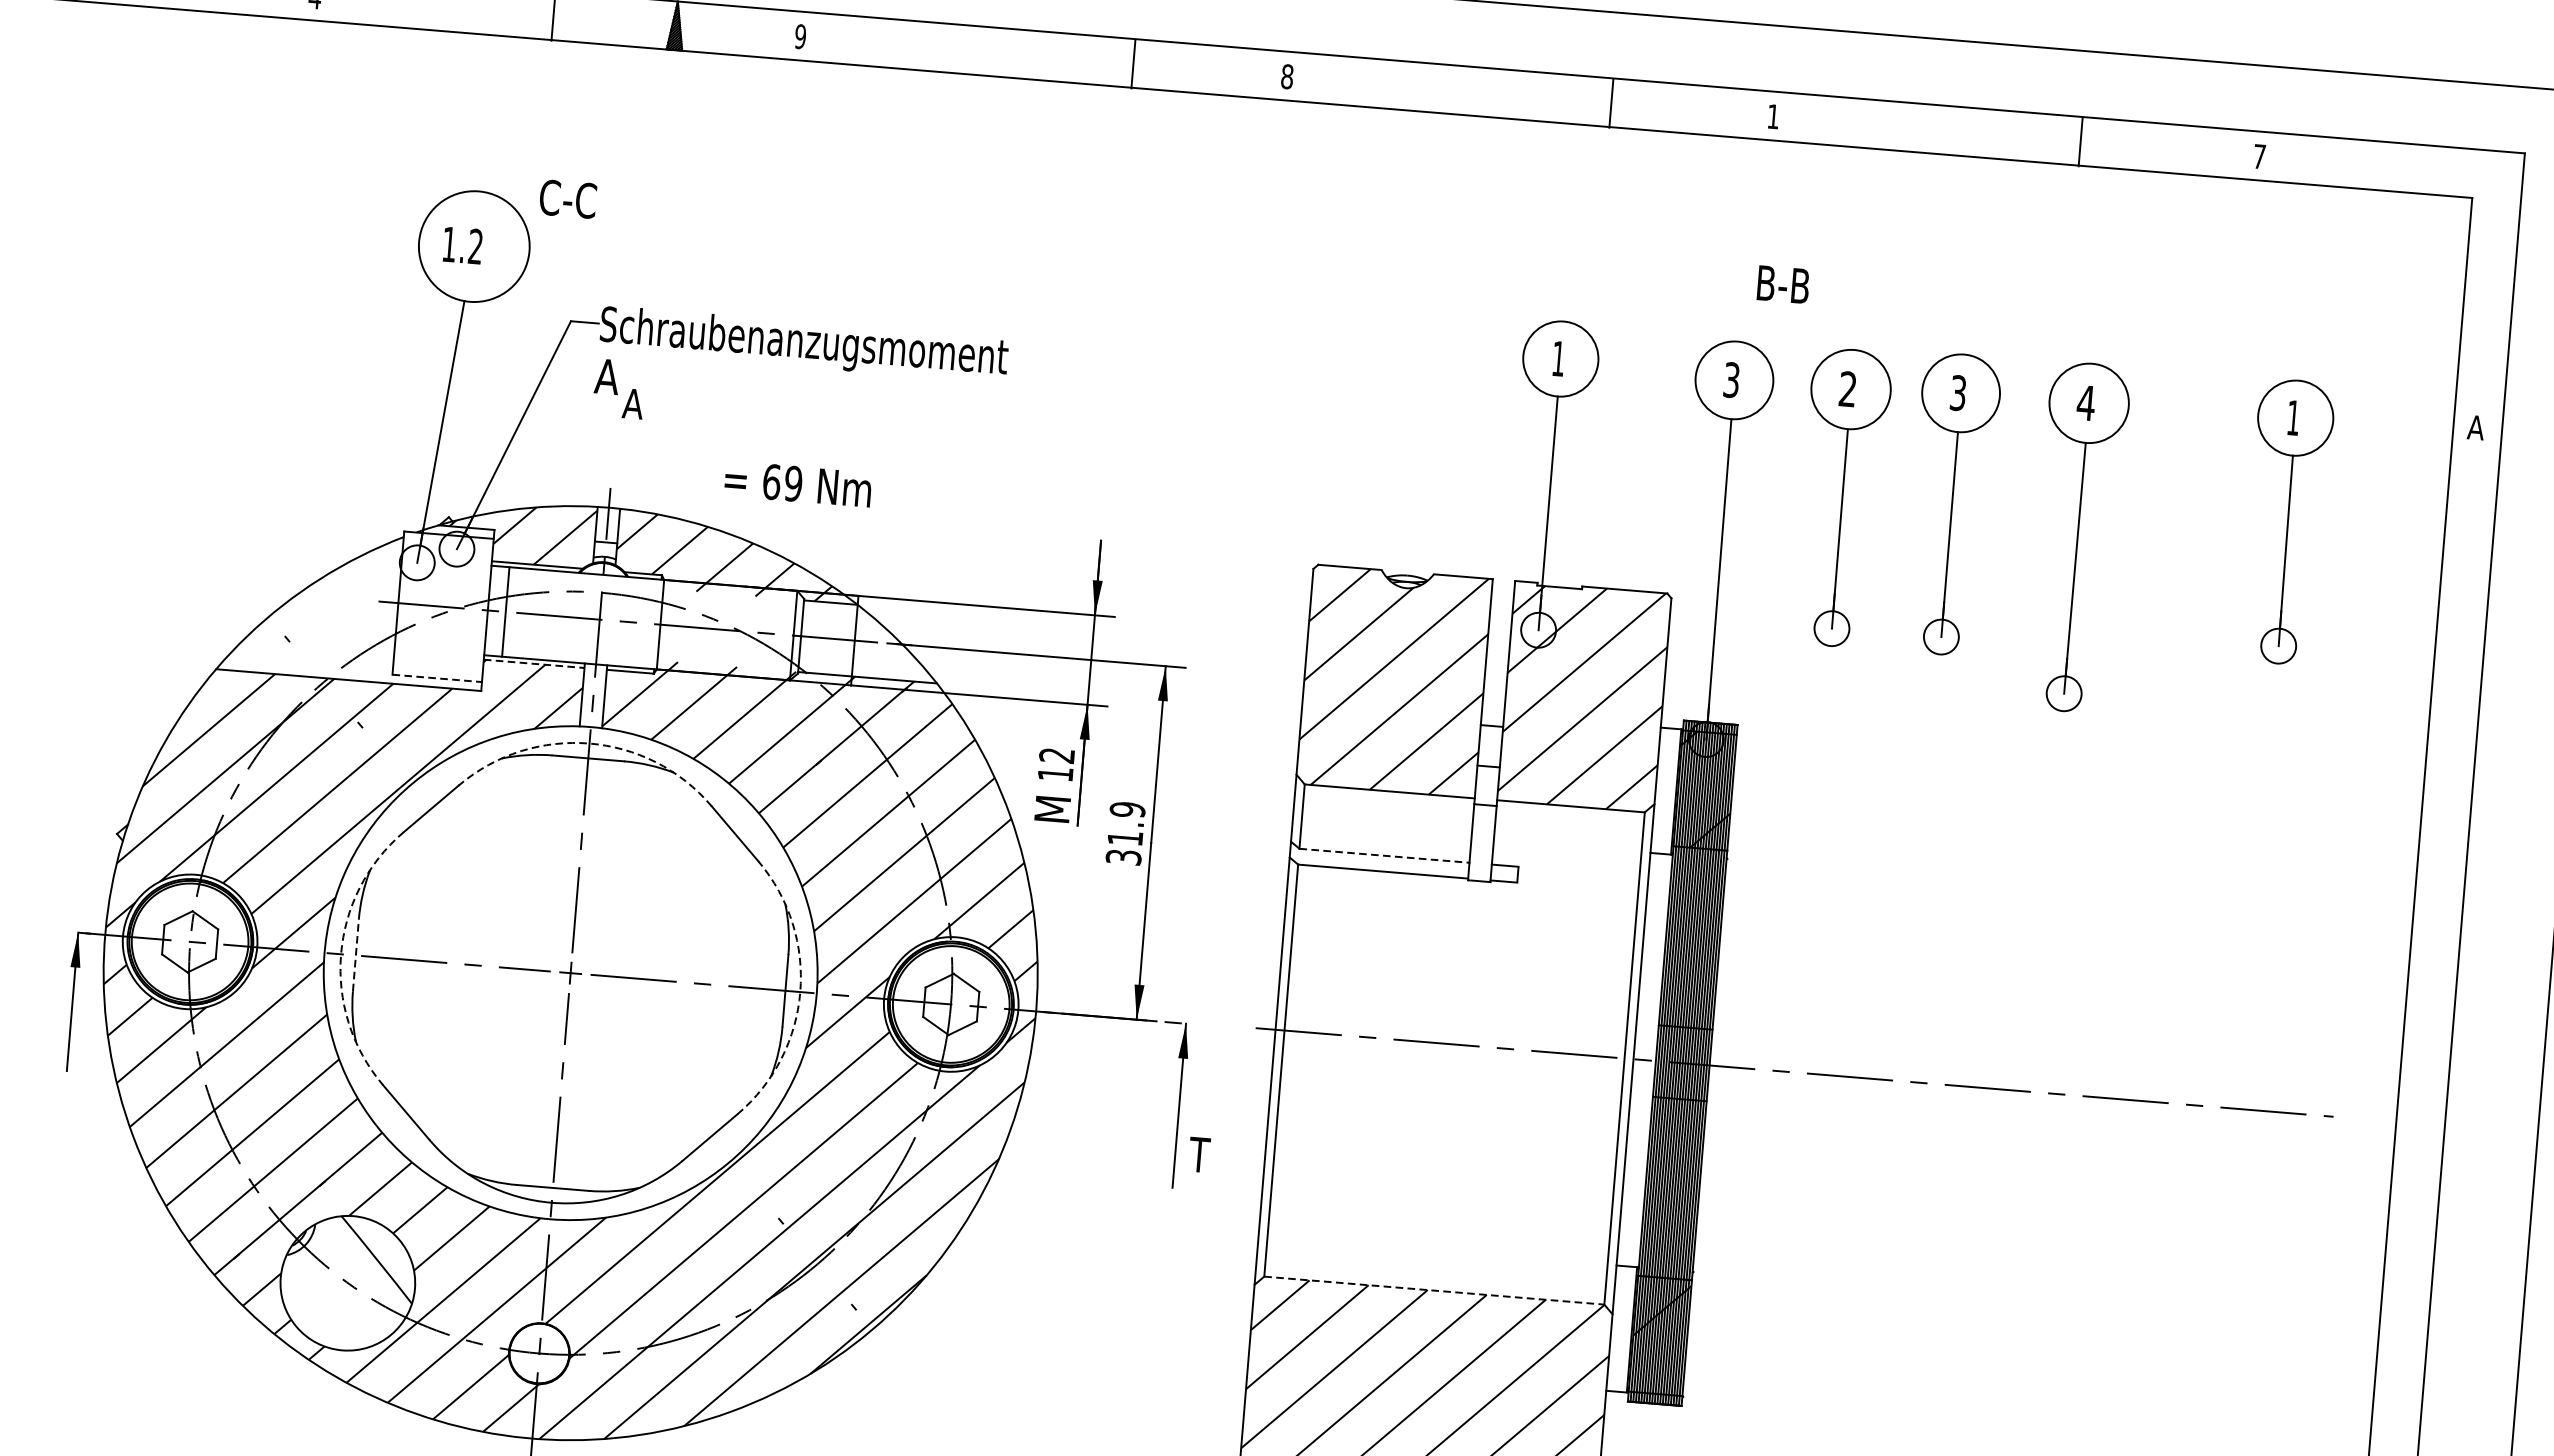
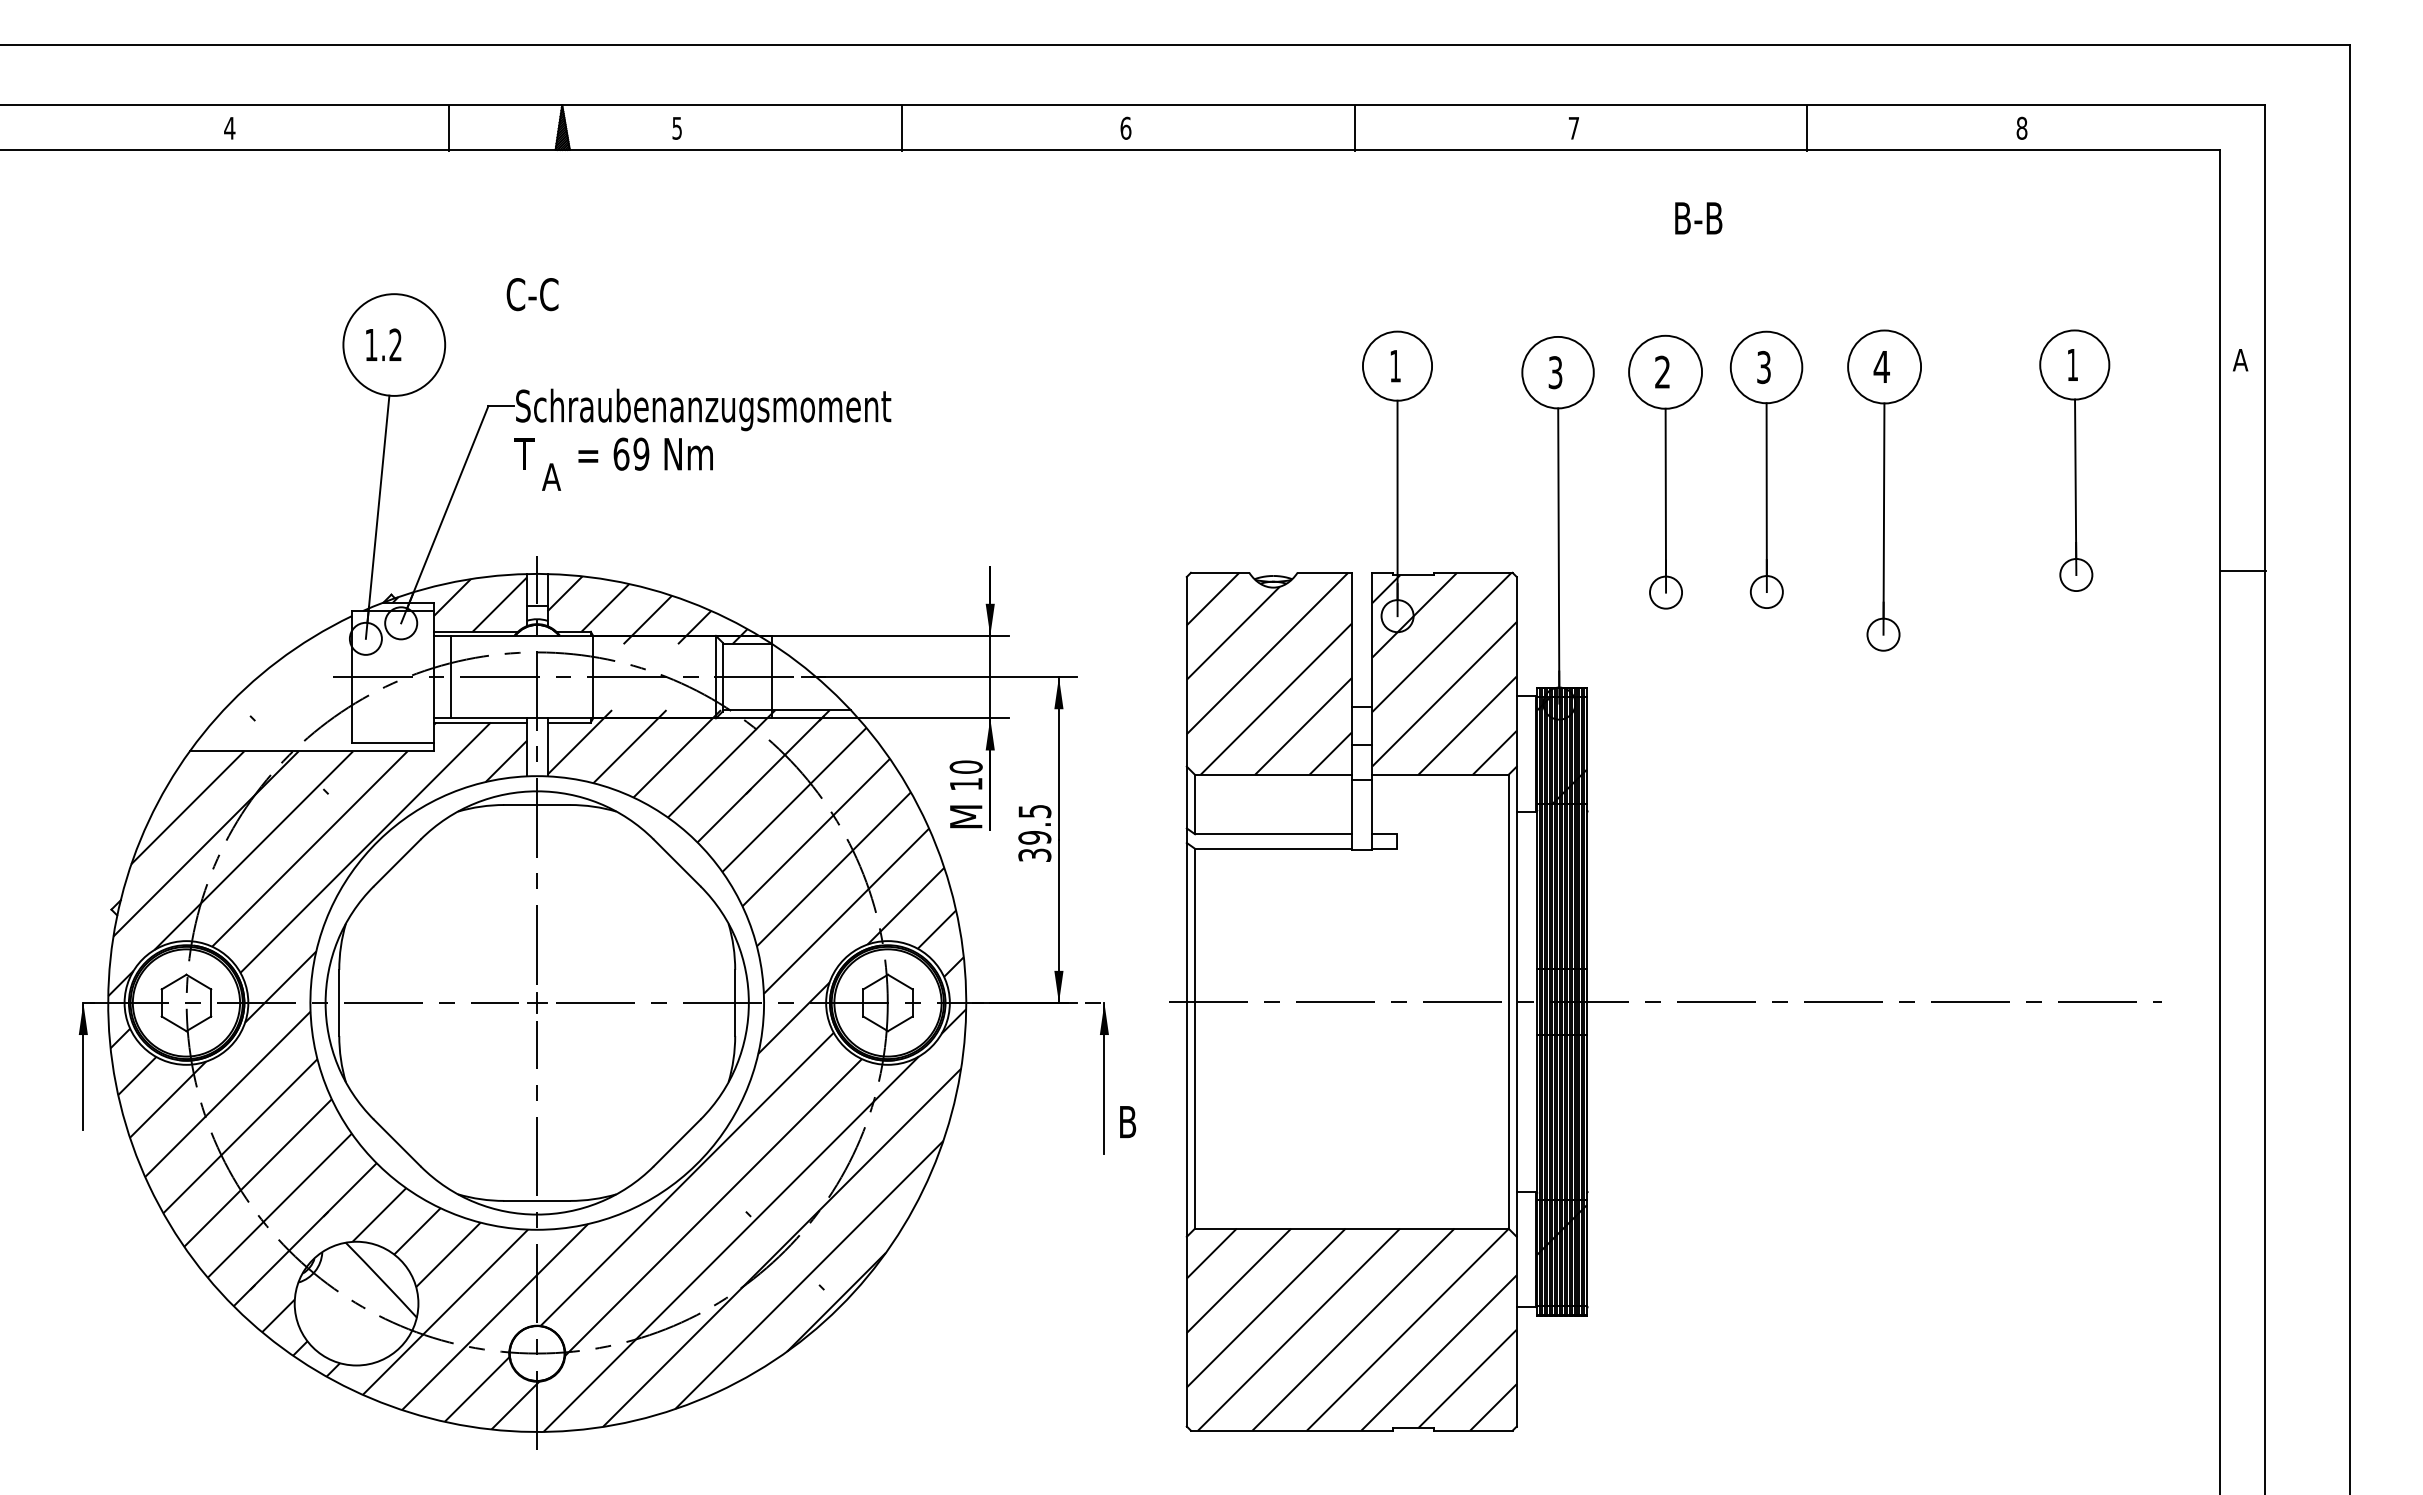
text: (800, 35) -> (677, 127), 9 -> 5
line: (1134, 63) -> (902, 127), moved
text: (1287, 75) -> (1125, 127), 8 -> 6
line: (1611, 102) -> (1354, 127), moved
text: (1772, 116) -> (1573, 128), 1 -> 7
line: (2081, 141) -> (1807, 127), moved
text: (2259, 155) -> (2021, 127), 7 -> 8
text: (567, 199) -> (532, 294), moved
text: (1783, 284) -> (1698, 218), moved
text: (606, 377) -> (525, 454), A -> T
text: (798, 483) -> (645, 453), moved
line: (2459, 657) -> (2242, 571), added
line: (535, 663) -> (481, 722), dashed -> solid
line: (437, 678) -> (393, 743), dashed -> solid
arc: (589, 743) -> (537, 791), dashed -> solid
text: (1056, 754) -> (965, 766), 12 -> 10
text: (1126, 823) -> (1034, 824), 31.9 -> 39.5
line: (1384, 856) -> (1273, 834), dashed -> solid
arc: (341, 953) -> (325, 1002), dashed -> solid
line: (356, 955) -> (339, 1002), dashed -> solid
arc: (799, 991) -> (748, 1002), dashed -> solid
text: (1199, 1155) -> (1126, 1122), T -> B
line: (1433, 1290) -> (1351, 1228), dashed -> solid

